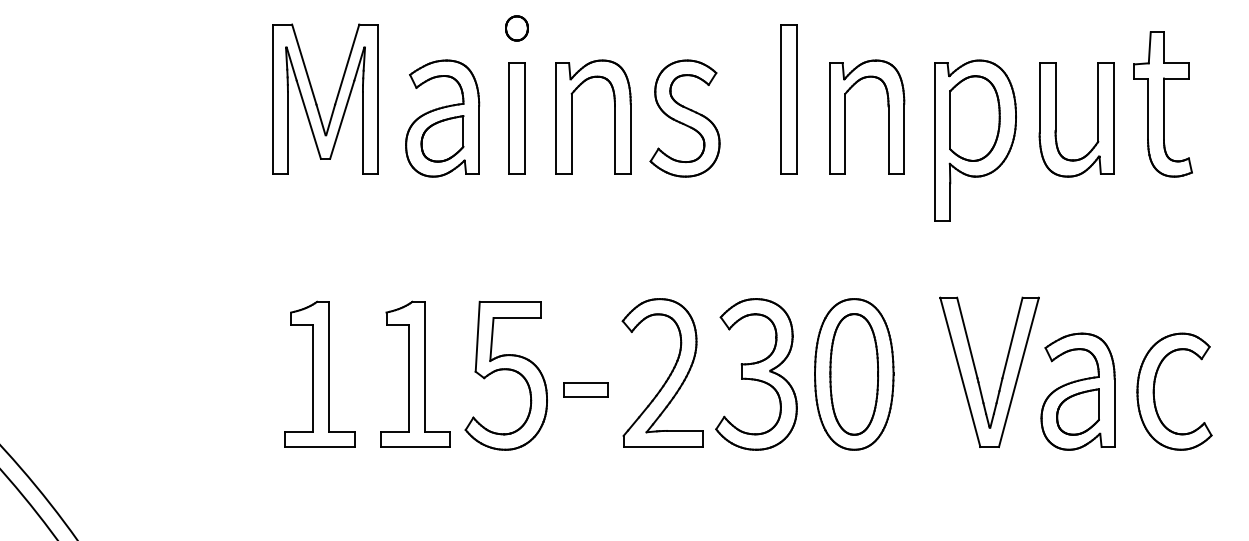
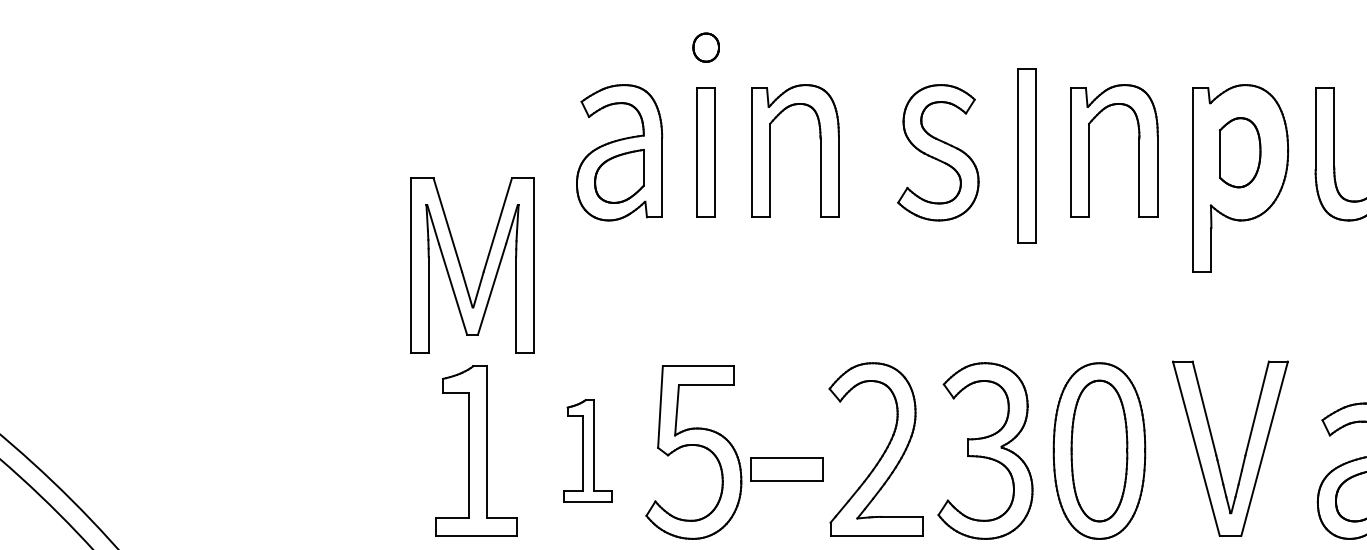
part: (788, 99) -> (1026, 156), moved
part: (316, 100) -> (462, 266), moved
part: (684, 118) -> (937, 152), moved
part: (974, 118) -> (1239, 152), size x0.7
part: (415, 373) -> (587, 449), size x0.6
part: (977, 373) -> (1216, 449), moved
part: (585, 389) -> (786, 468), size x1.4

